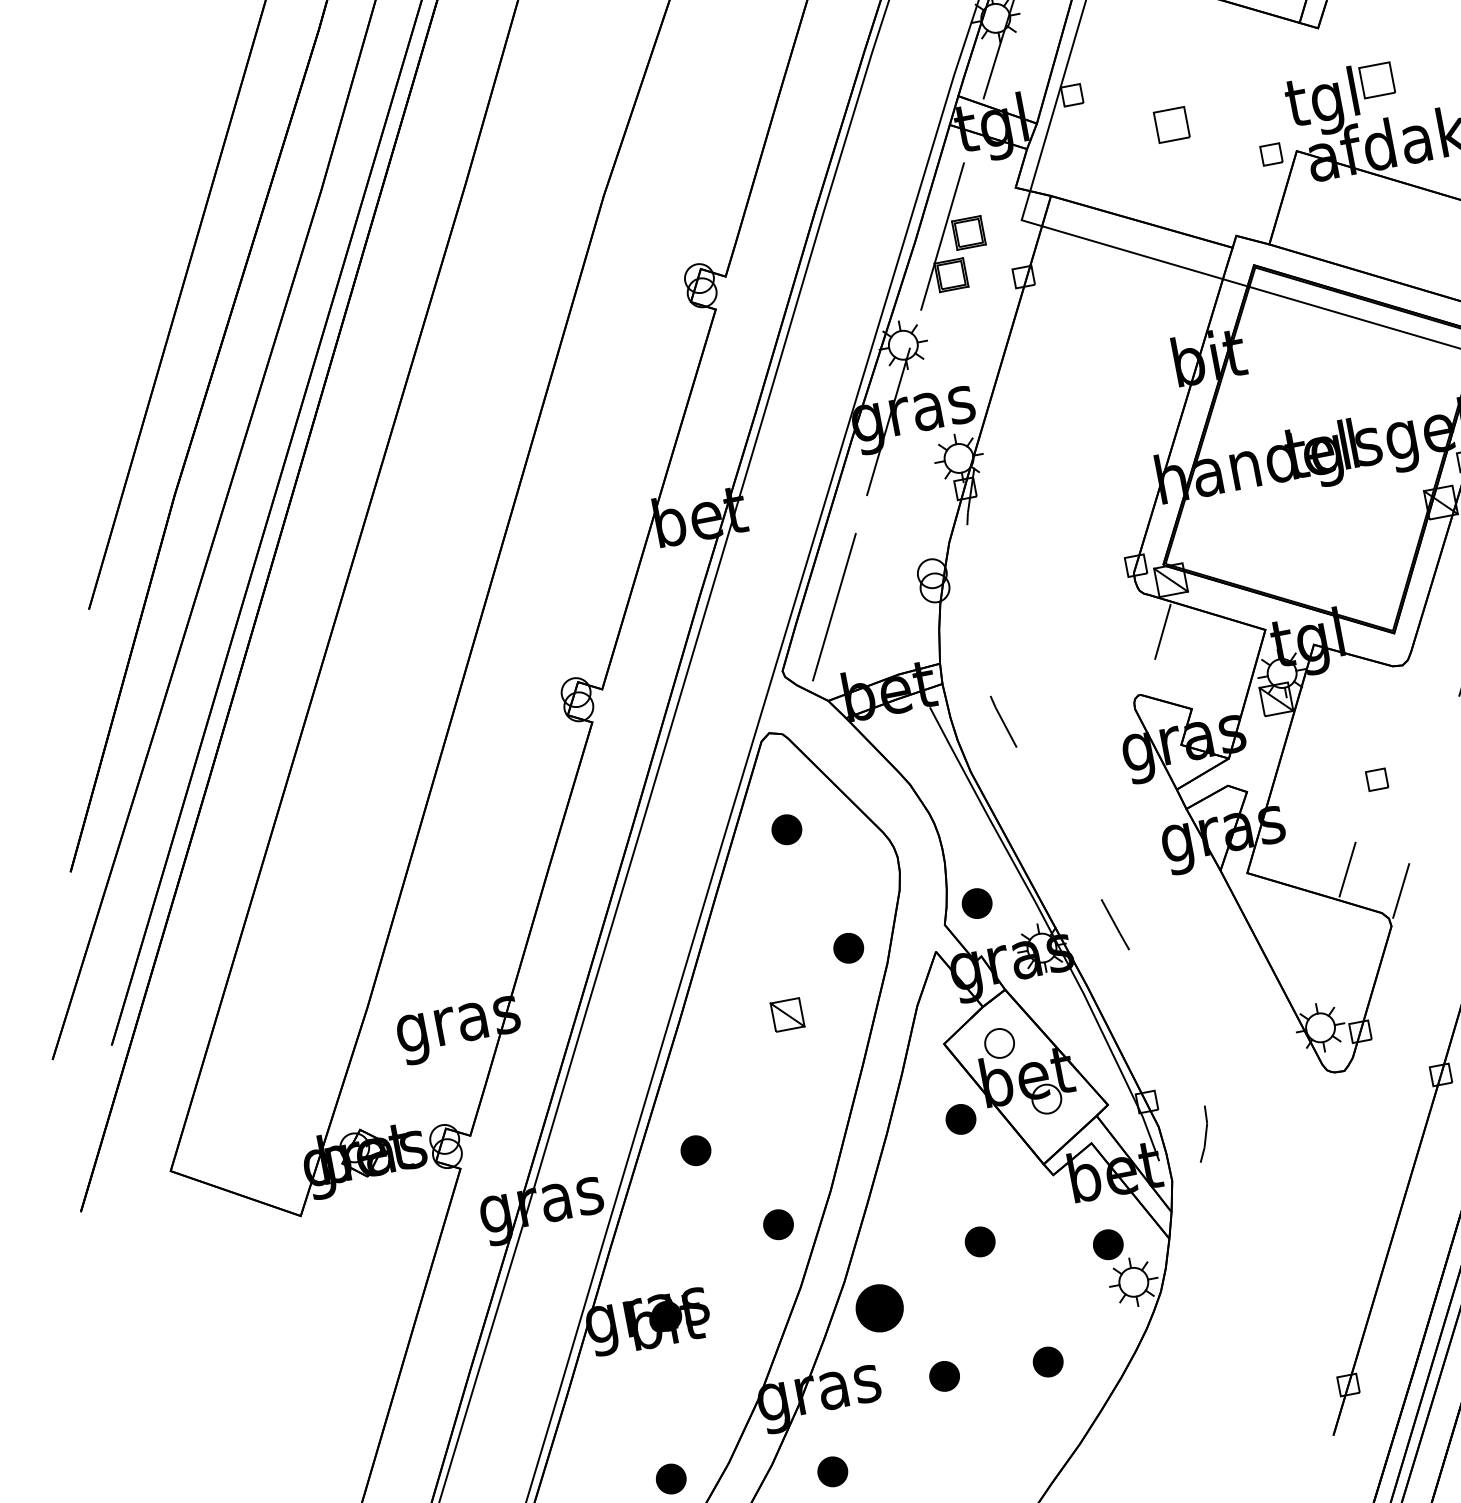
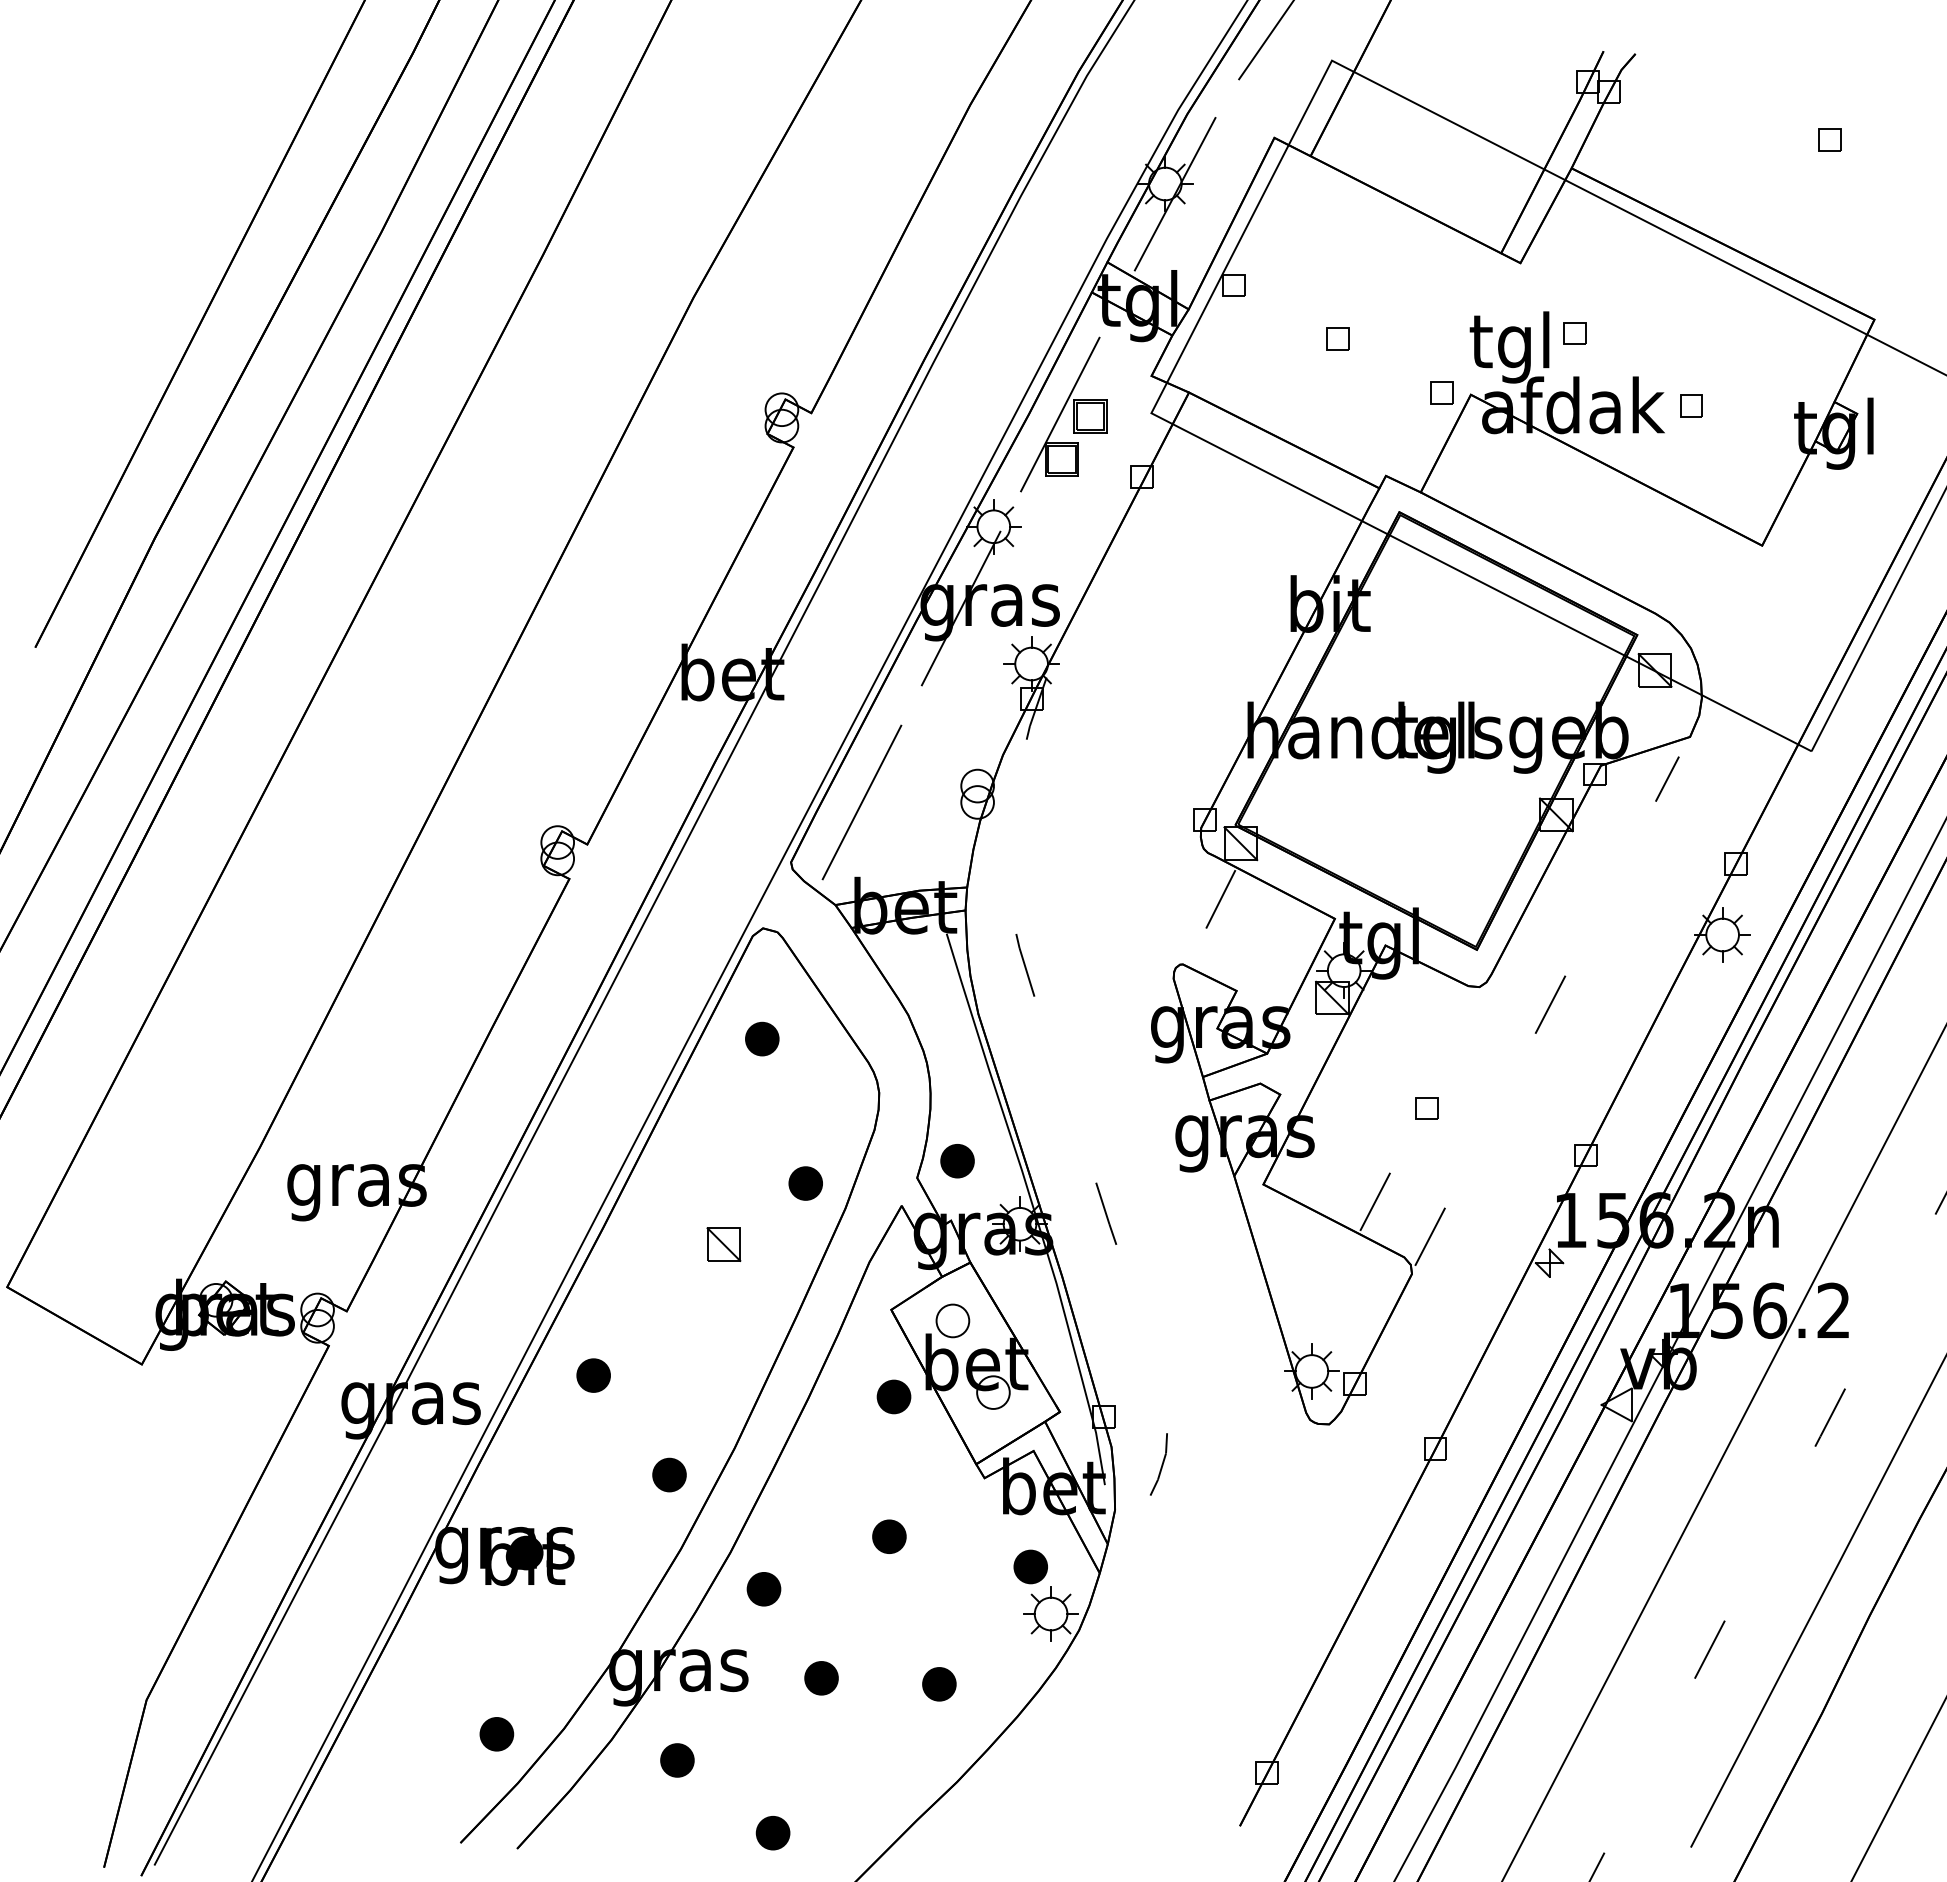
part: (1376, 80) -> (1574, 333), size x0.62
part: (1171, 124) -> (1337, 338), size x0.62
part: (879, 1308) -> (763, 1589), size x0.62

